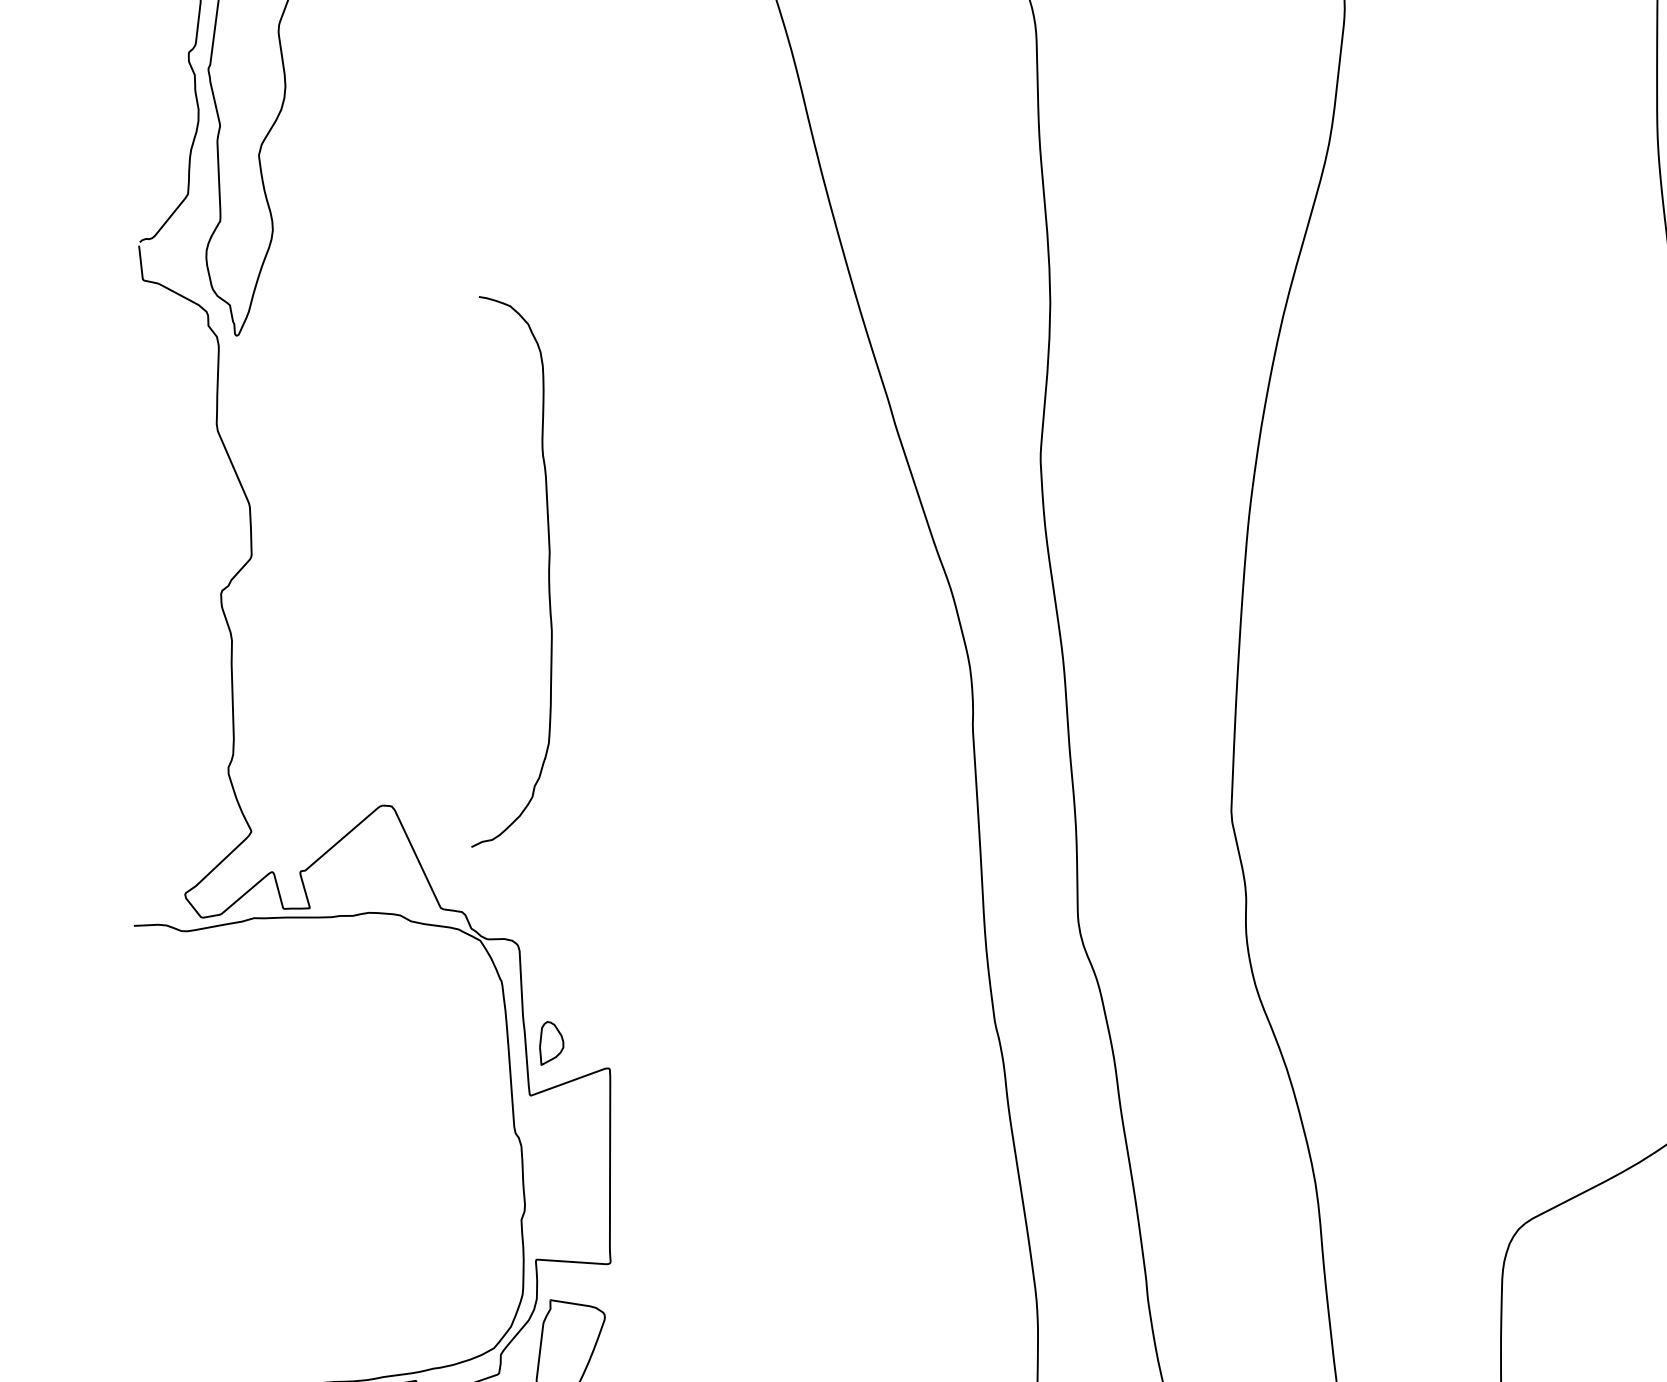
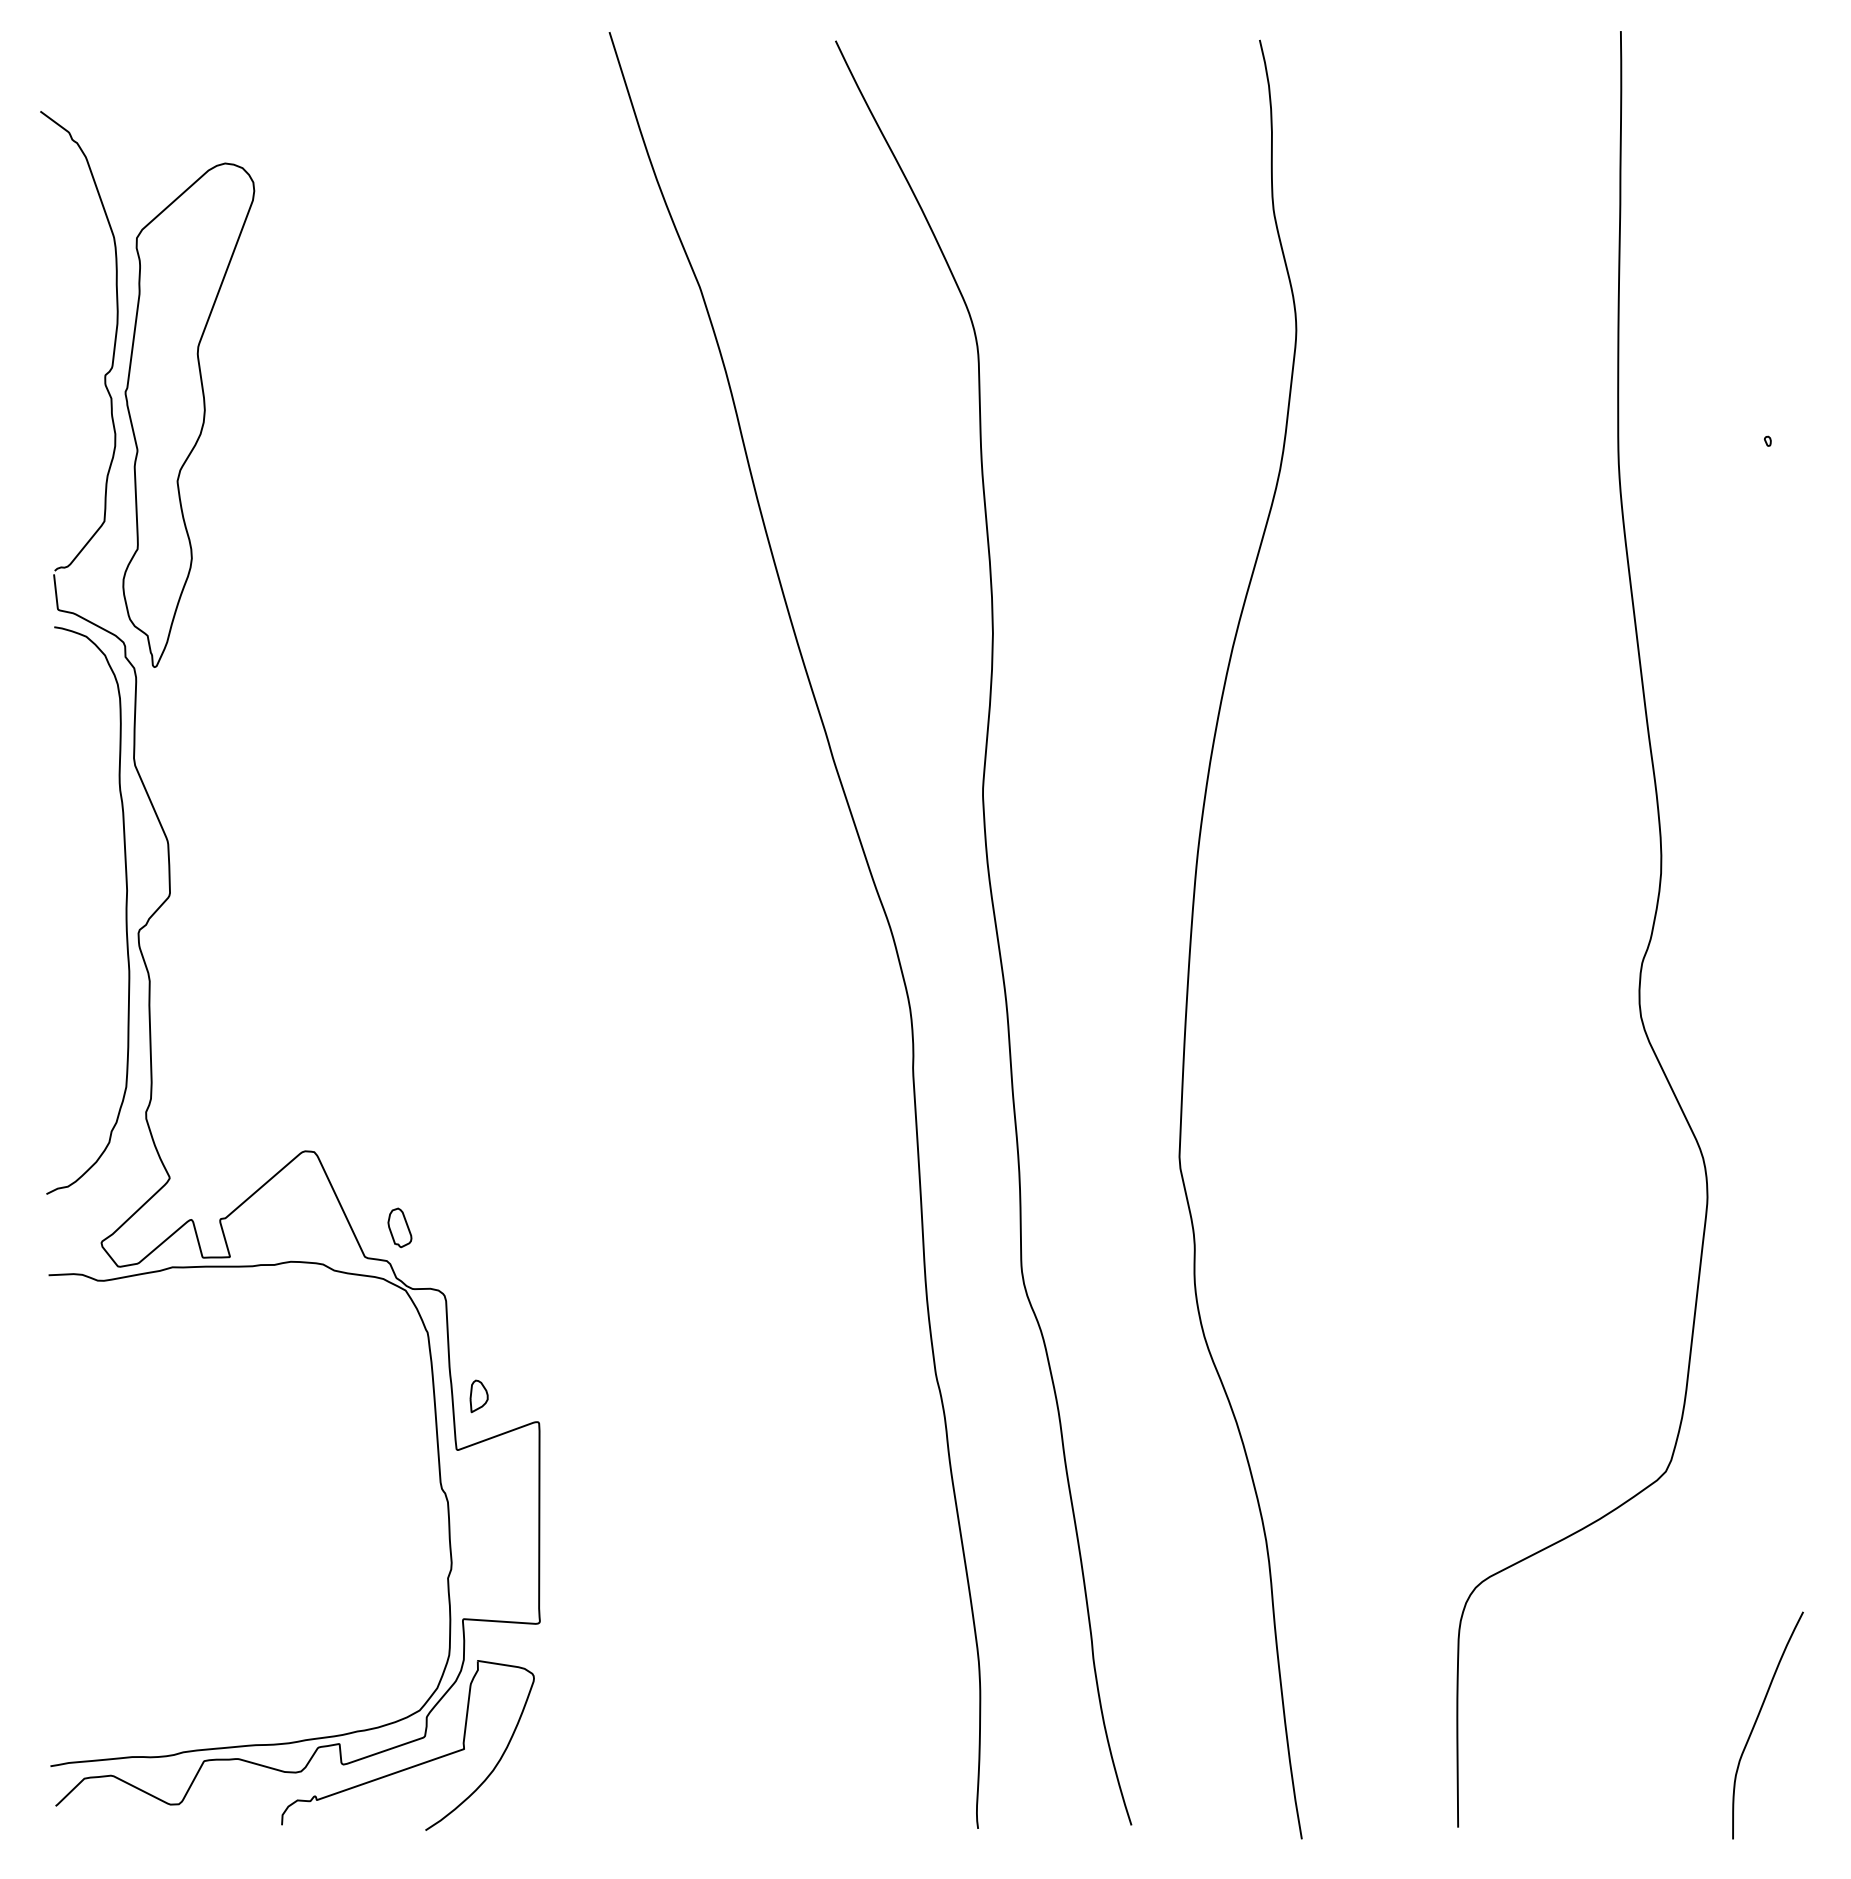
curve: (548, 571) -> (125, 910), moved
part: (474, 879) -> (399, 1227), added
part: (551, 1043) -> (478, 1396), size x0.71

